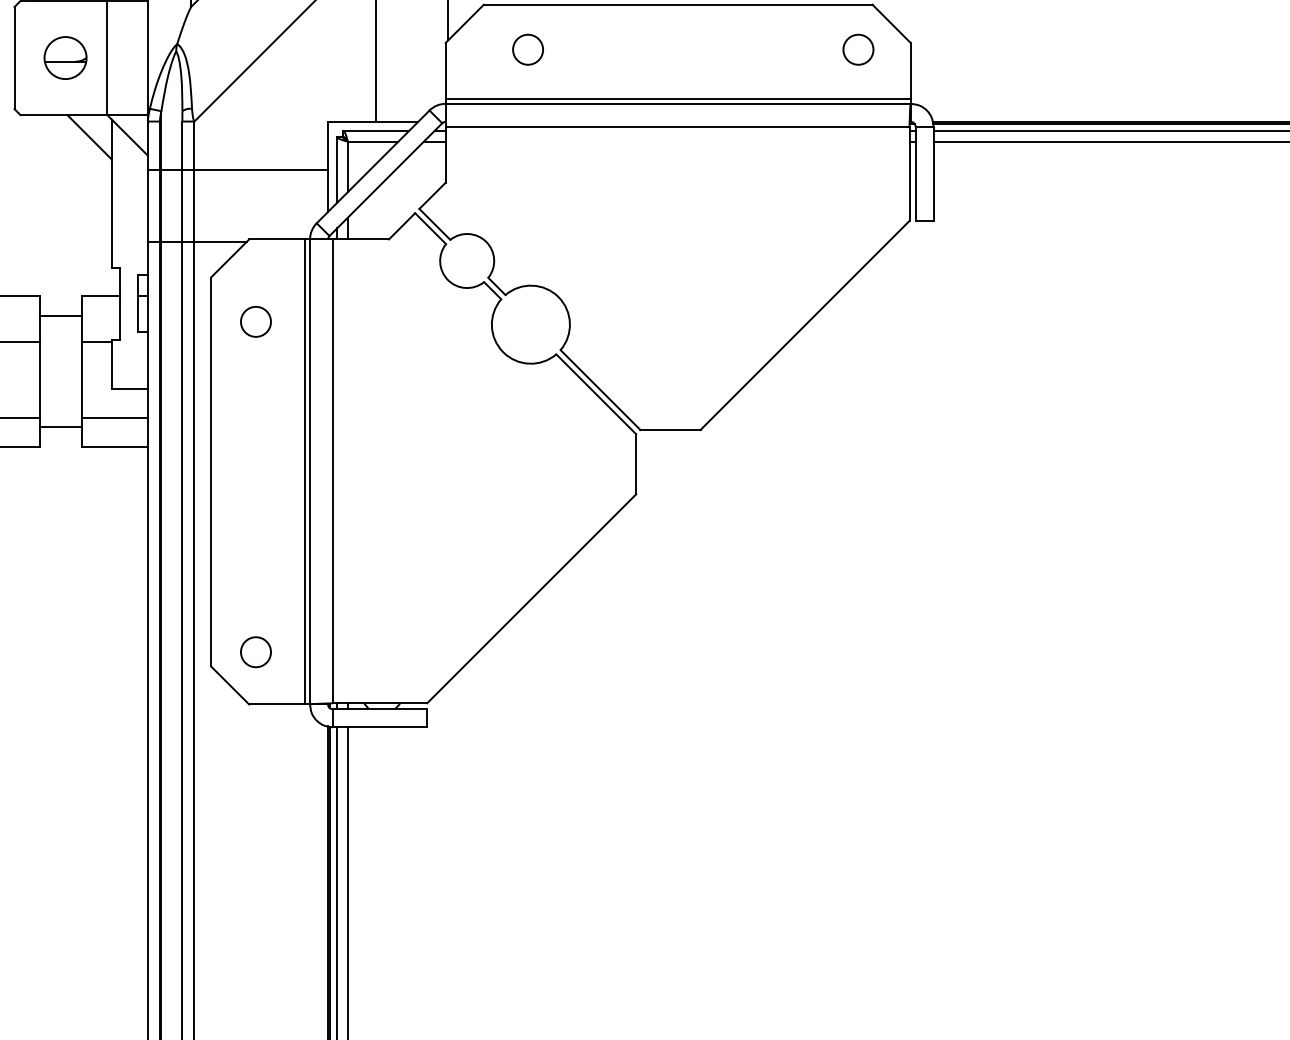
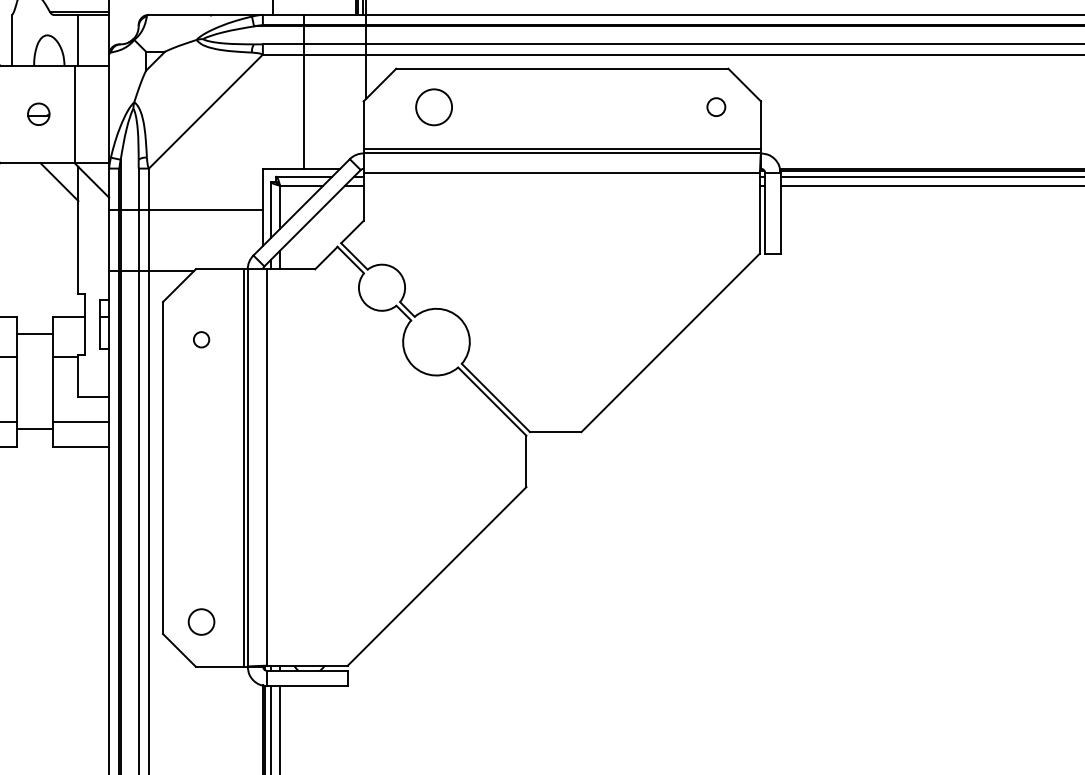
circle: (527, 49) -> (433, 107), size x1.4
circle: (858, 49) -> (716, 107), size x0.7
part: (65, 57) -> (38, 113), size x0.6
circle: (255, 321) -> (201, 339), size x0.6

